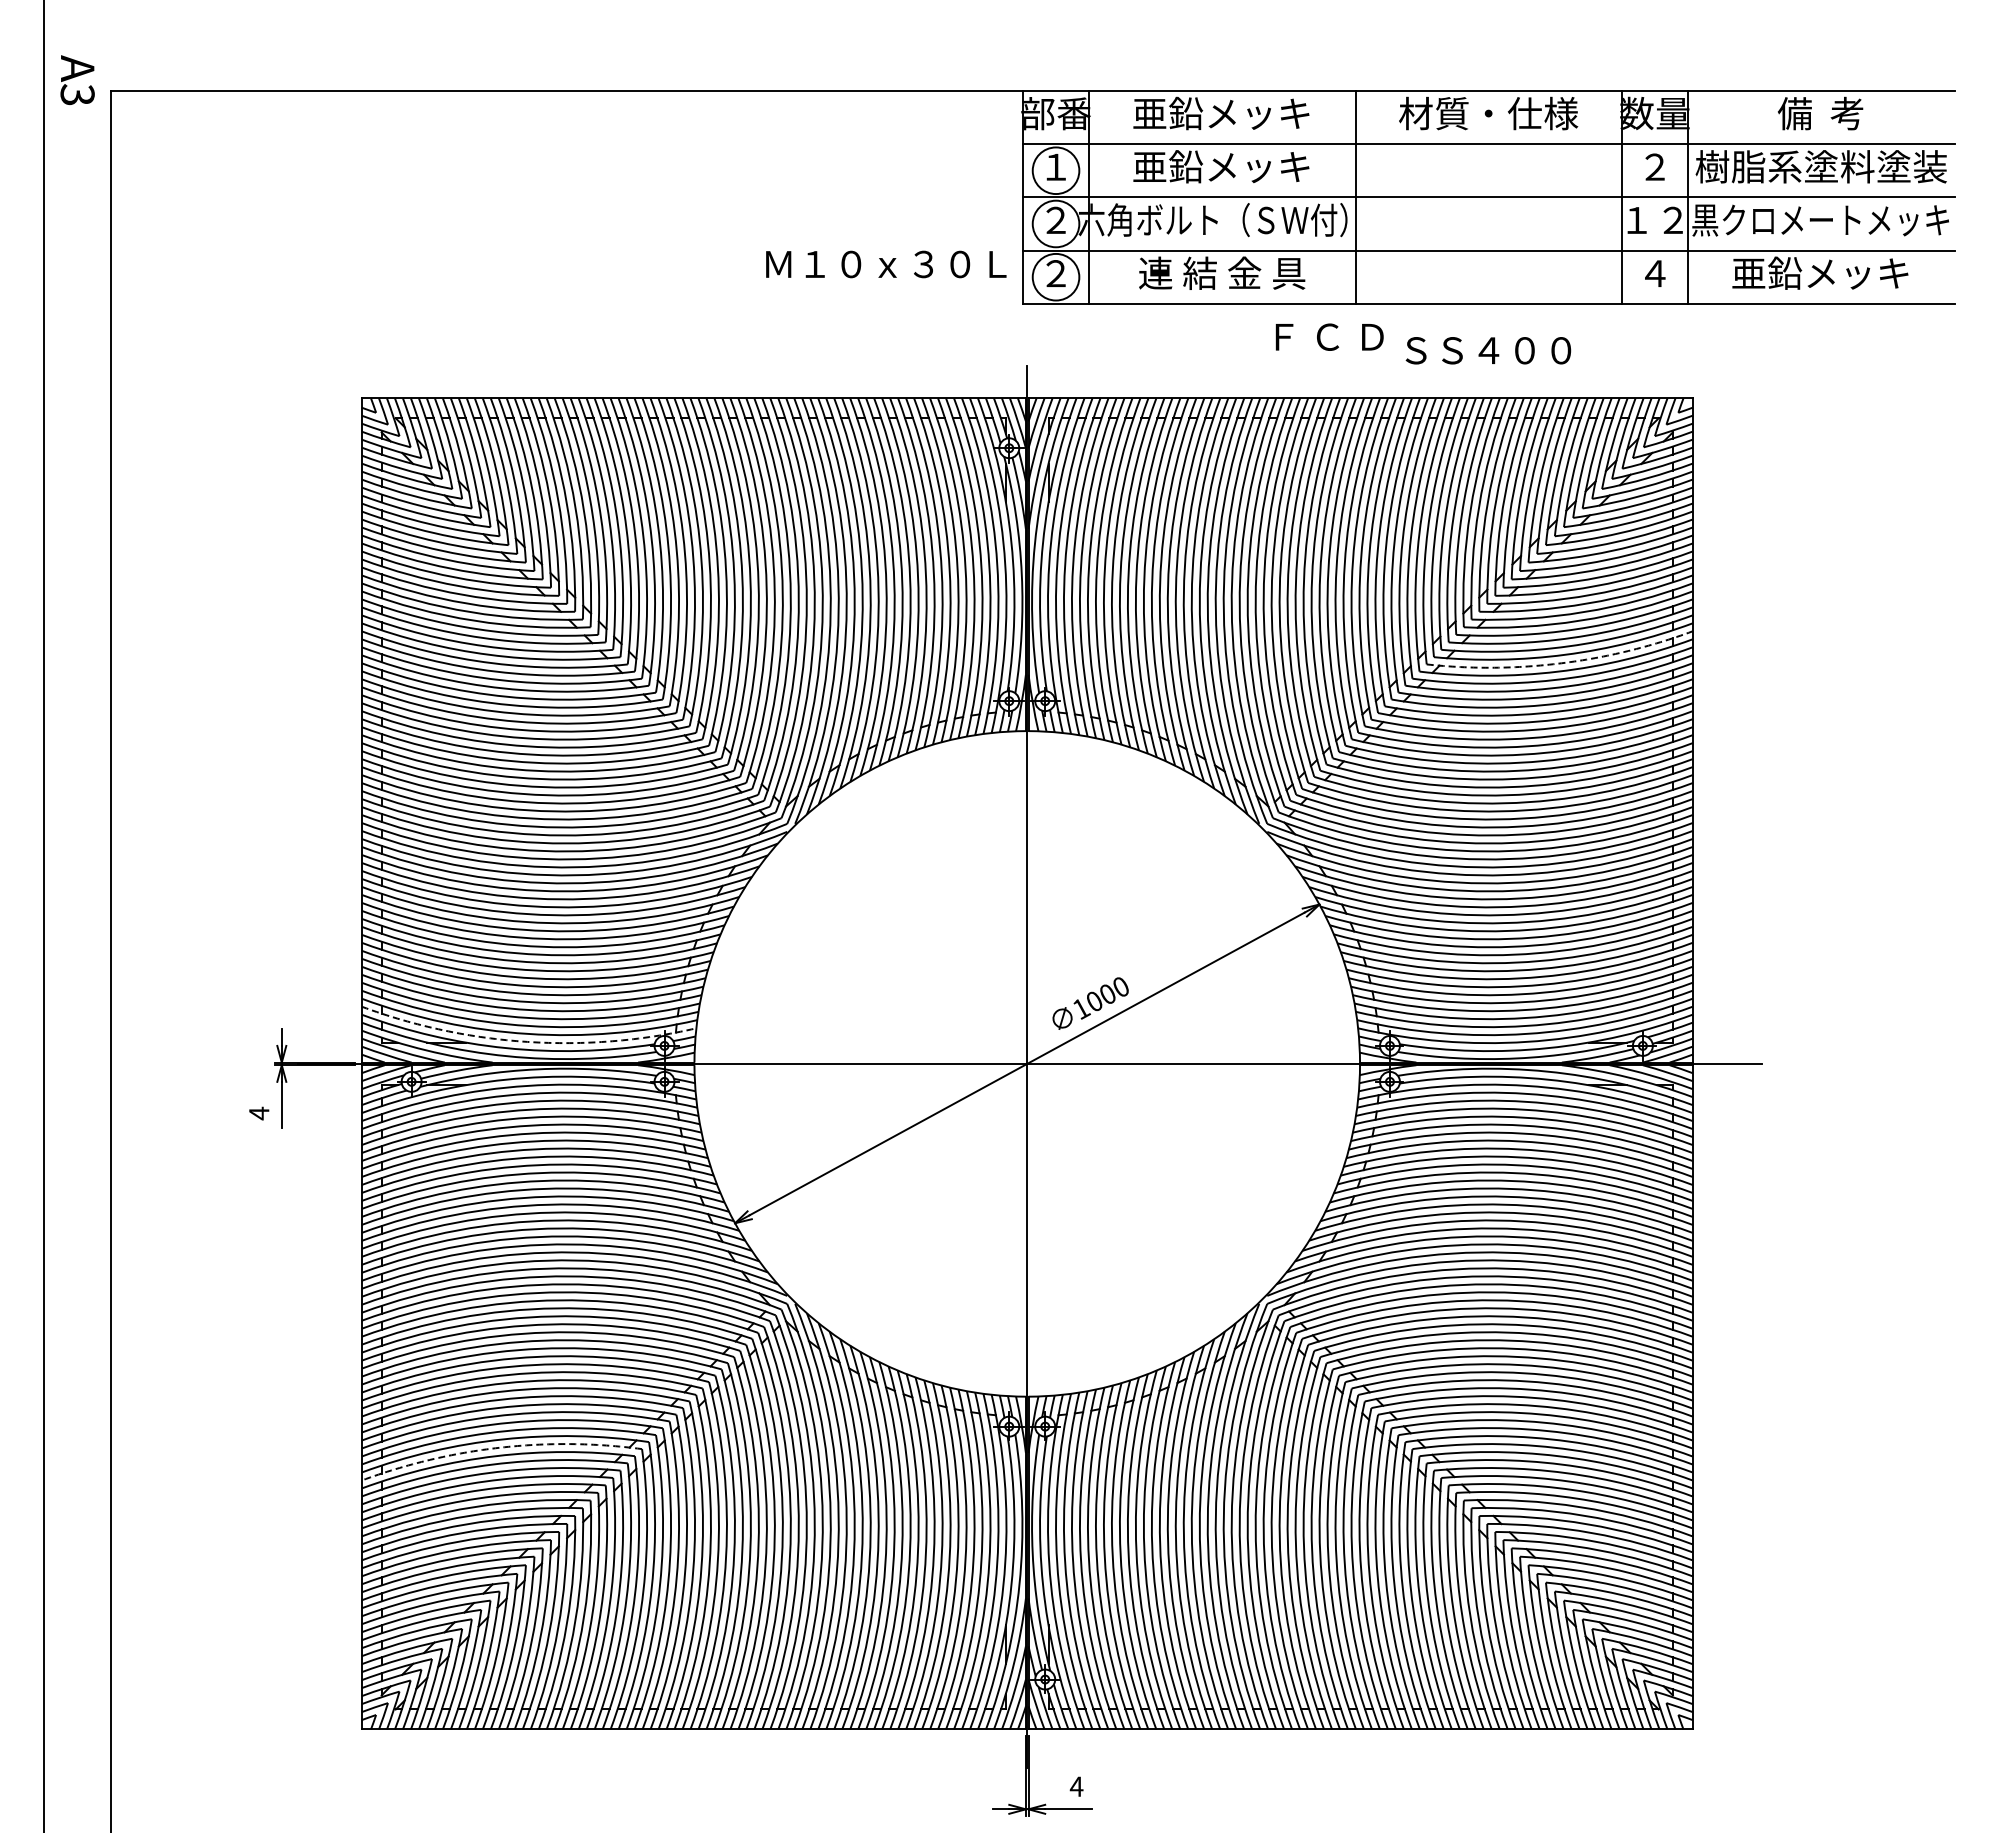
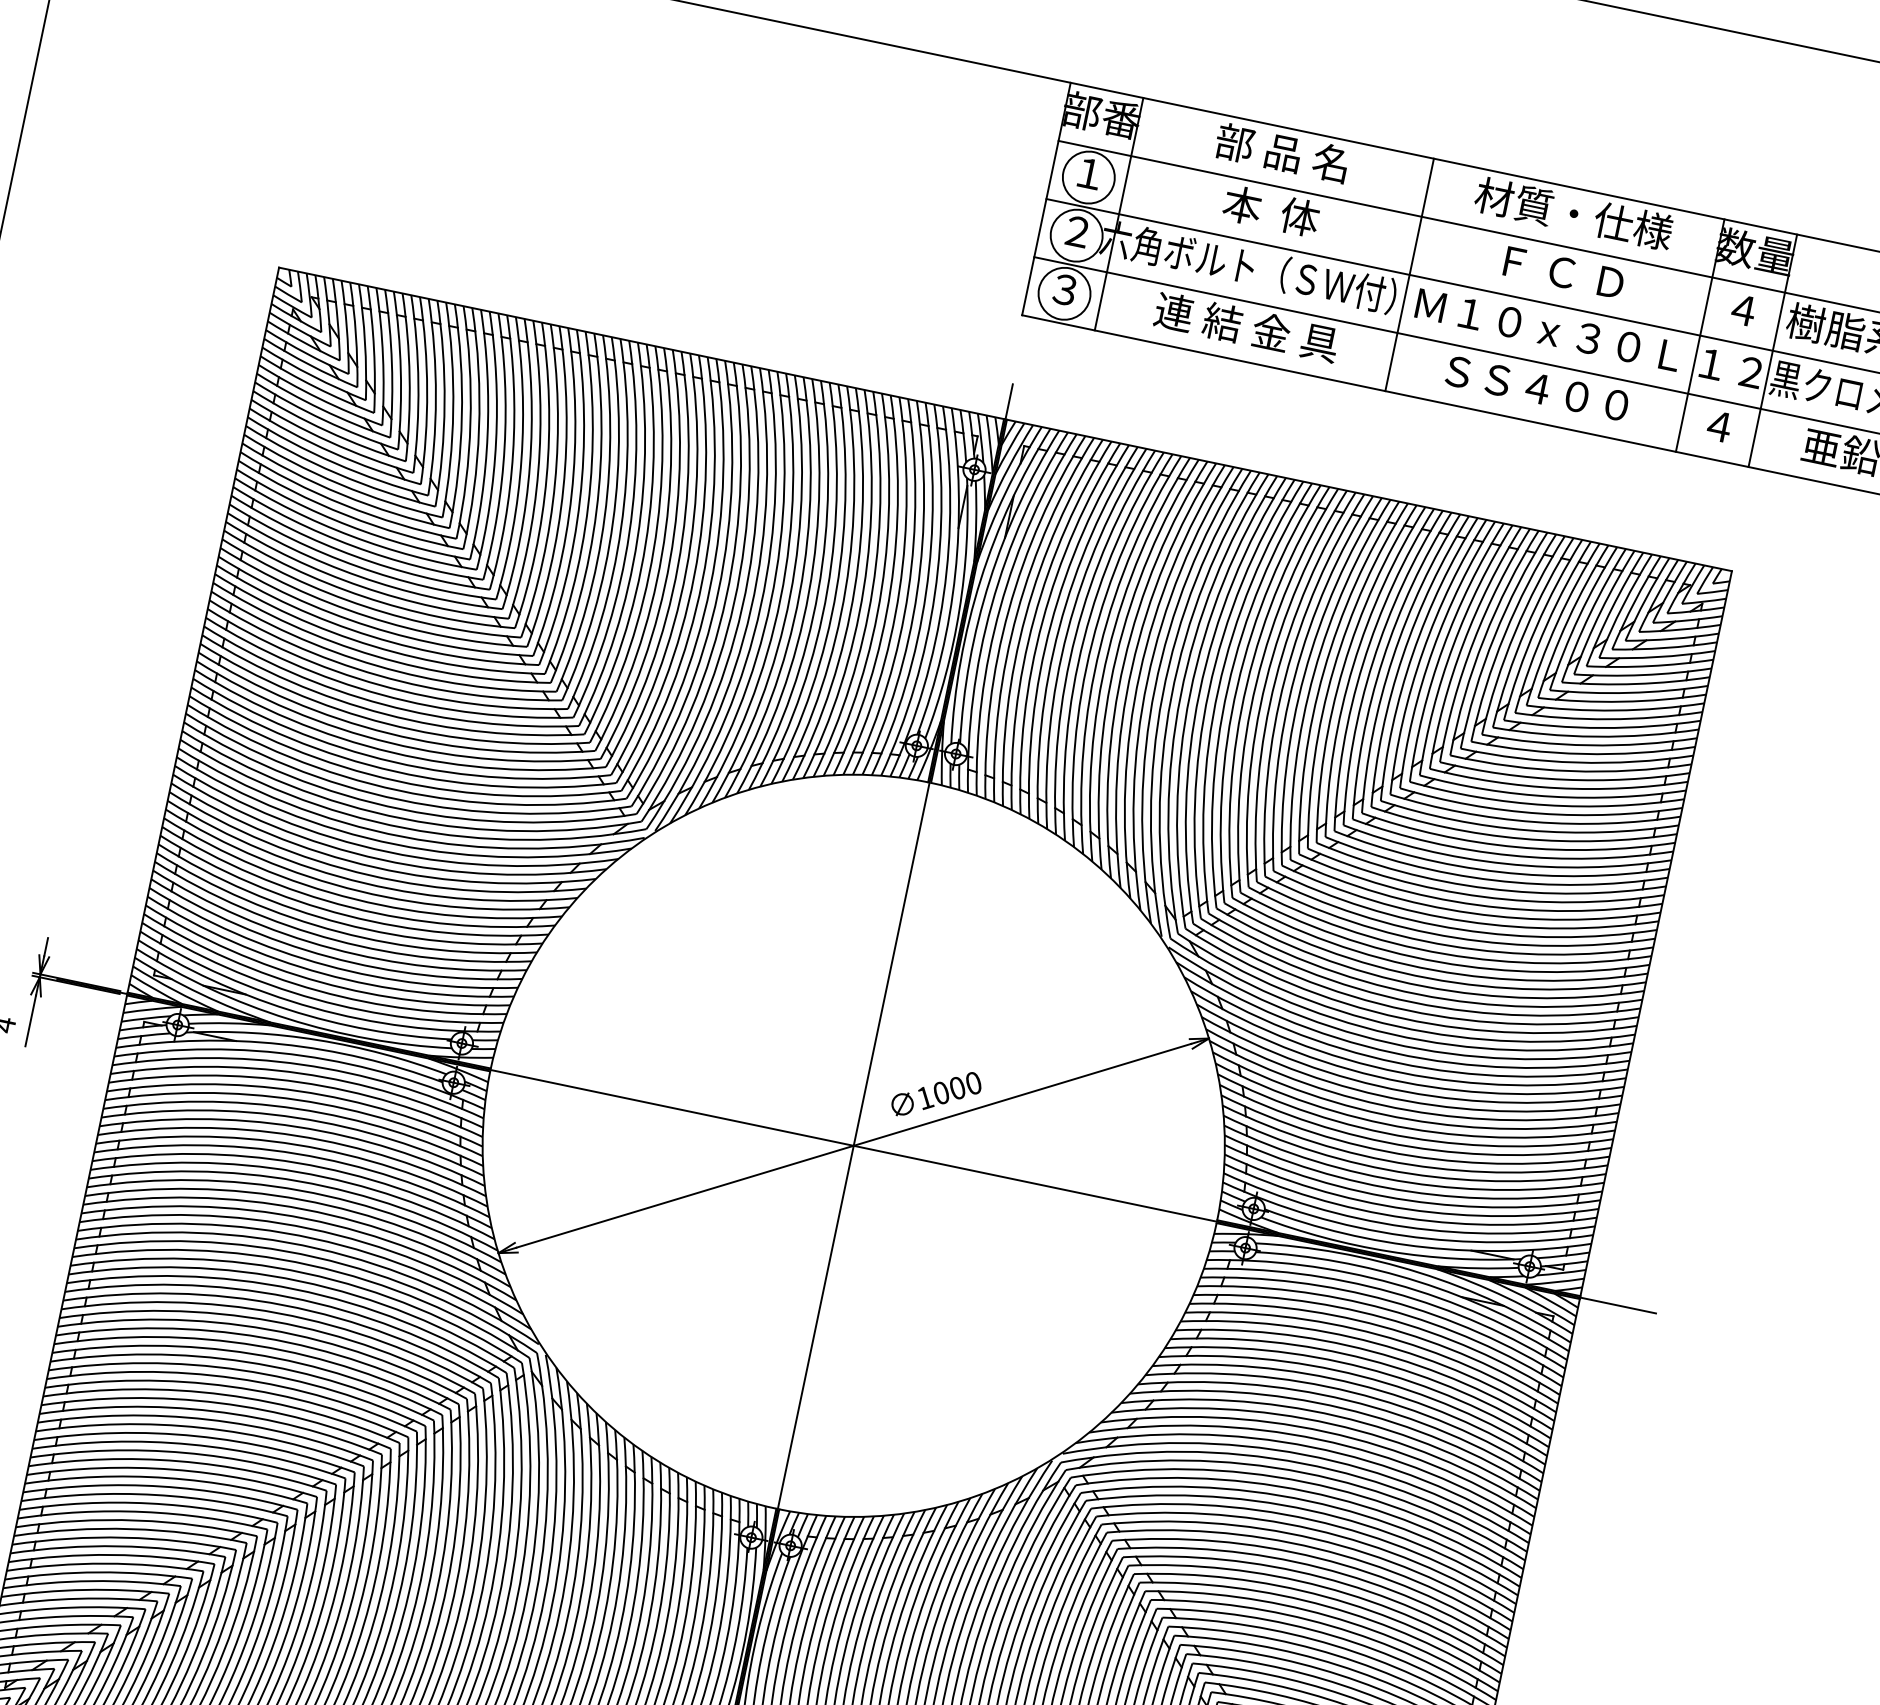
text: (1221, 113) -> (1282, 152), 亜鉛メッキ -> 部 品 名
text: (1221, 166) -> (1270, 210), 亜鉛メッキ -> 本  体
text: (1655, 166) -> (1744, 309), ２ -> ４
text: (886, 264) -> (1548, 330), moved
text: (1055, 273) -> (1064, 289), ２ -> ３
text: (1329, 336) -> (1563, 271), moved
text: (1488, 350) -> (1537, 388), moved
arc: (1561, 663) -> (1528, 830), dashed -> solid
arc: (527, 1041) -> (313, 1007), dashed -> solid
arc: (499, 1447) -> (190, 1444), dashed -> solid

